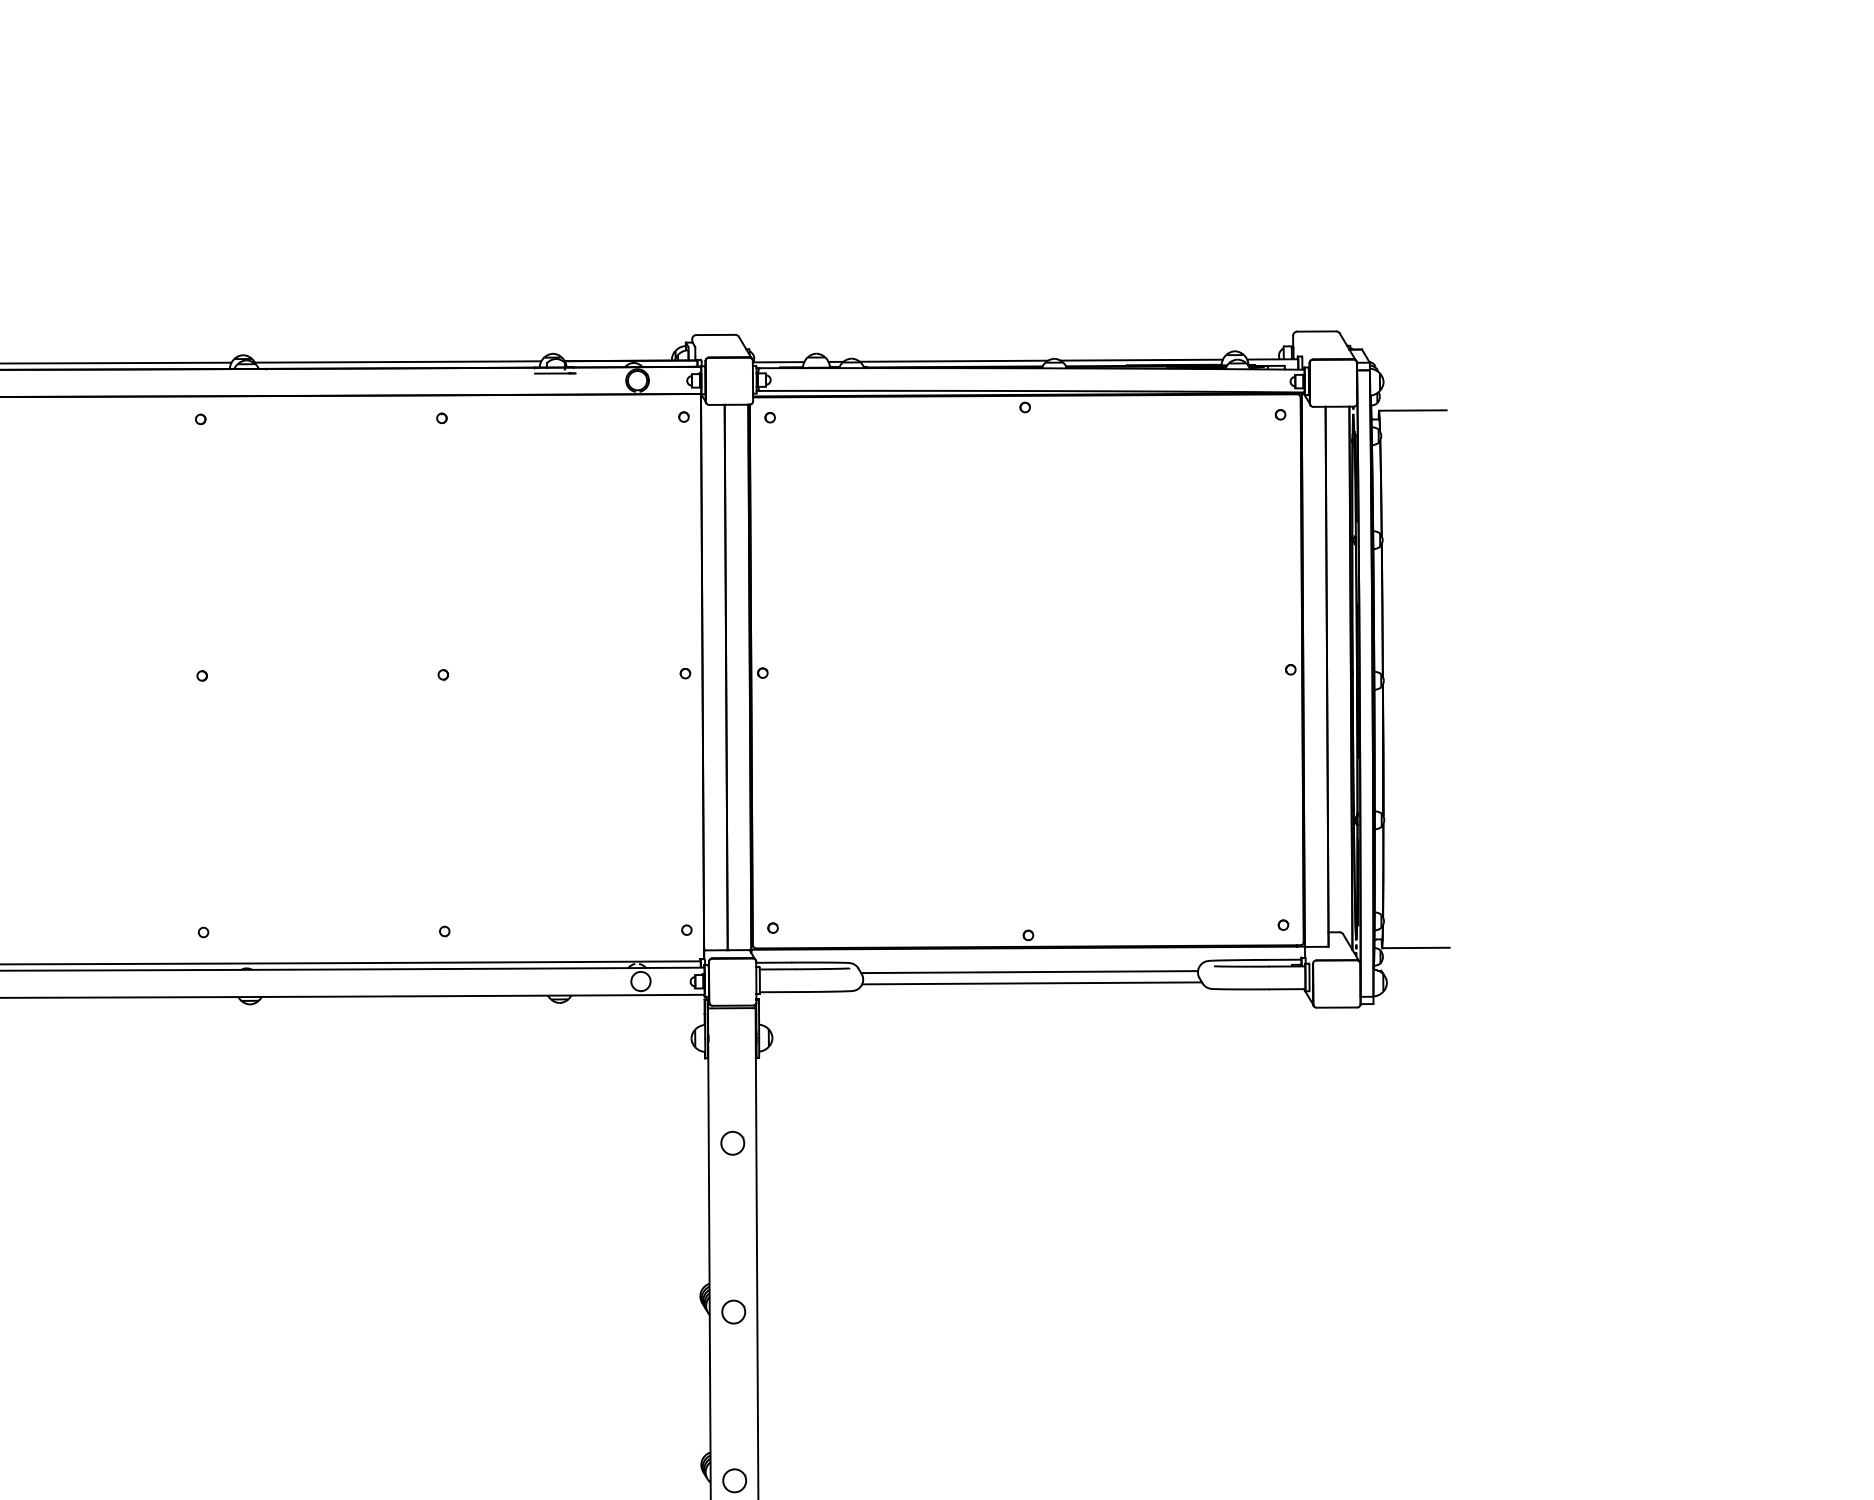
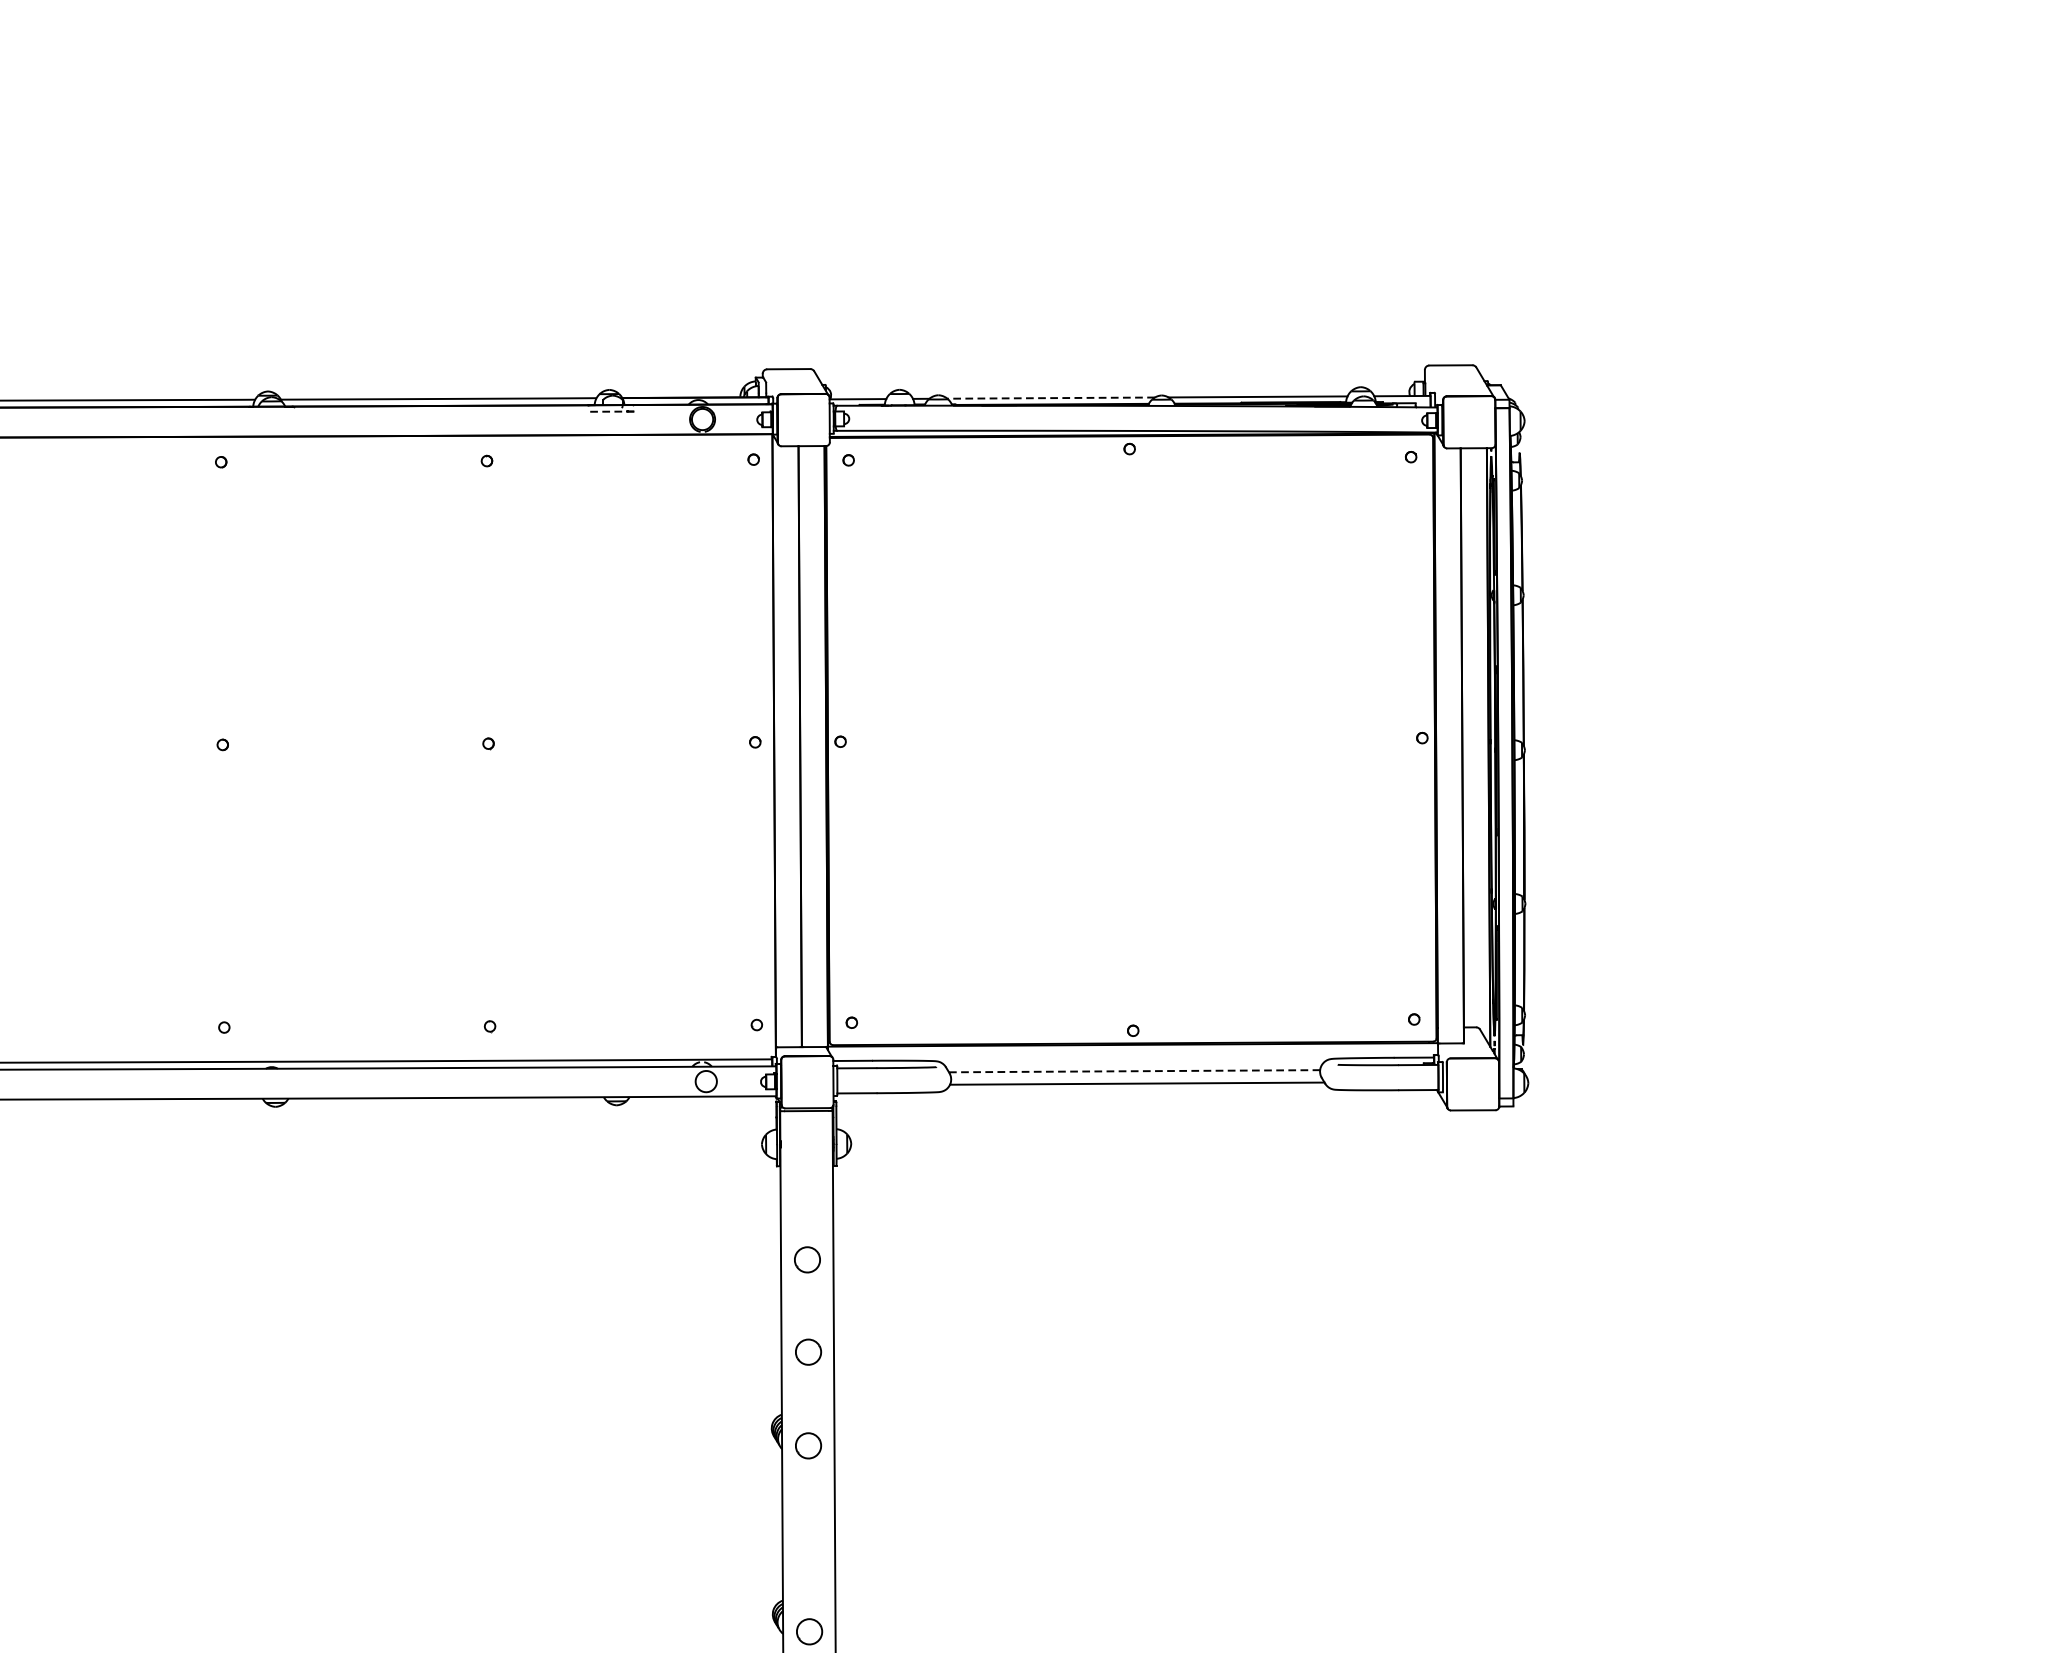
line: (953, 361) -> (1050, 398), solid -> dashed
line: (554, 373) -> (611, 411), solid -> dashed
line: (1412, 410) -> (1556, 452), removed
line: (1415, 947) -> (1559, 1044), removed
line: (1030, 972) -> (1135, 1071), solid -> dashed
part: (733, 1226) -> (808, 1351), added

